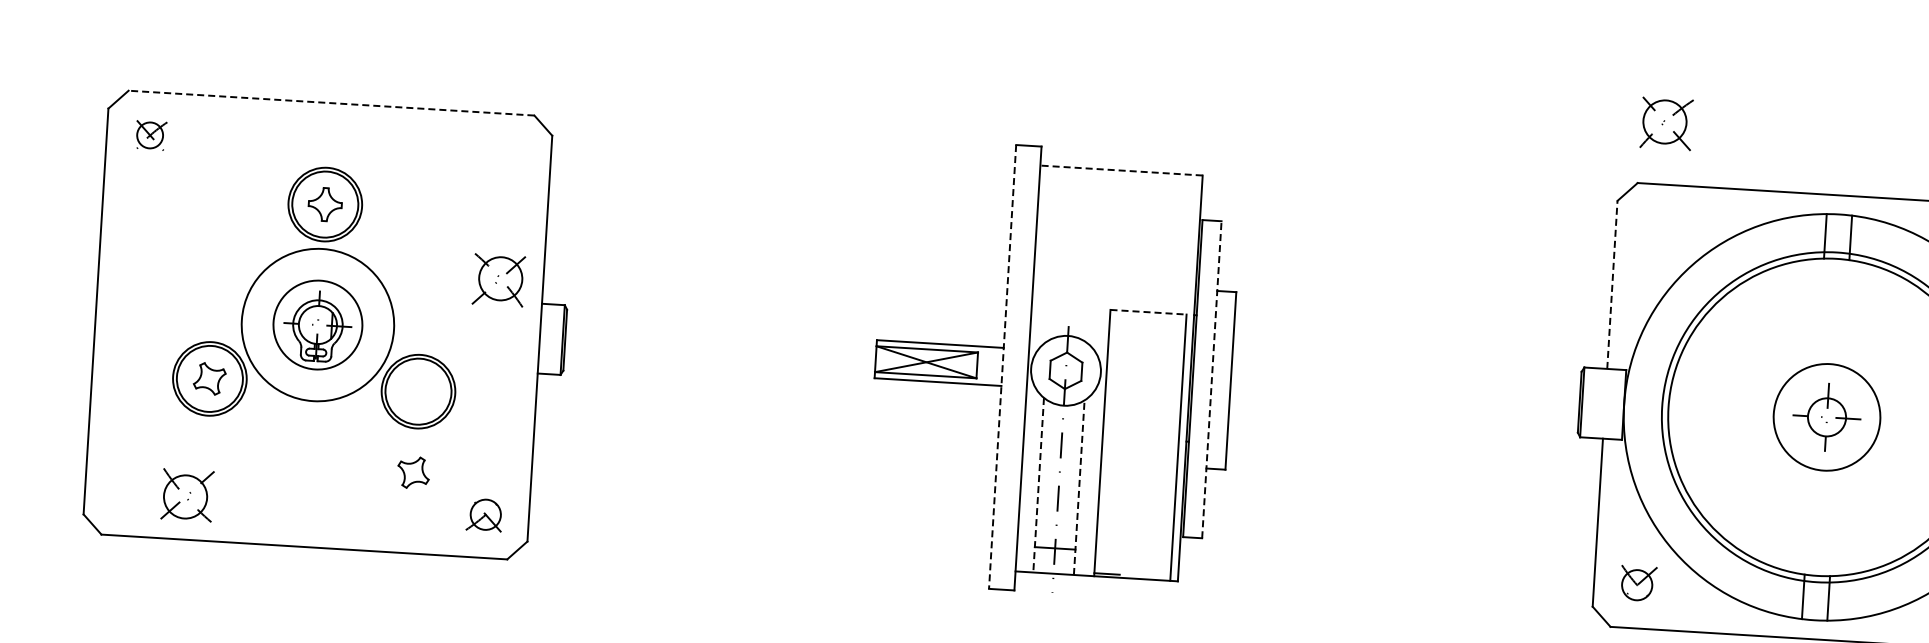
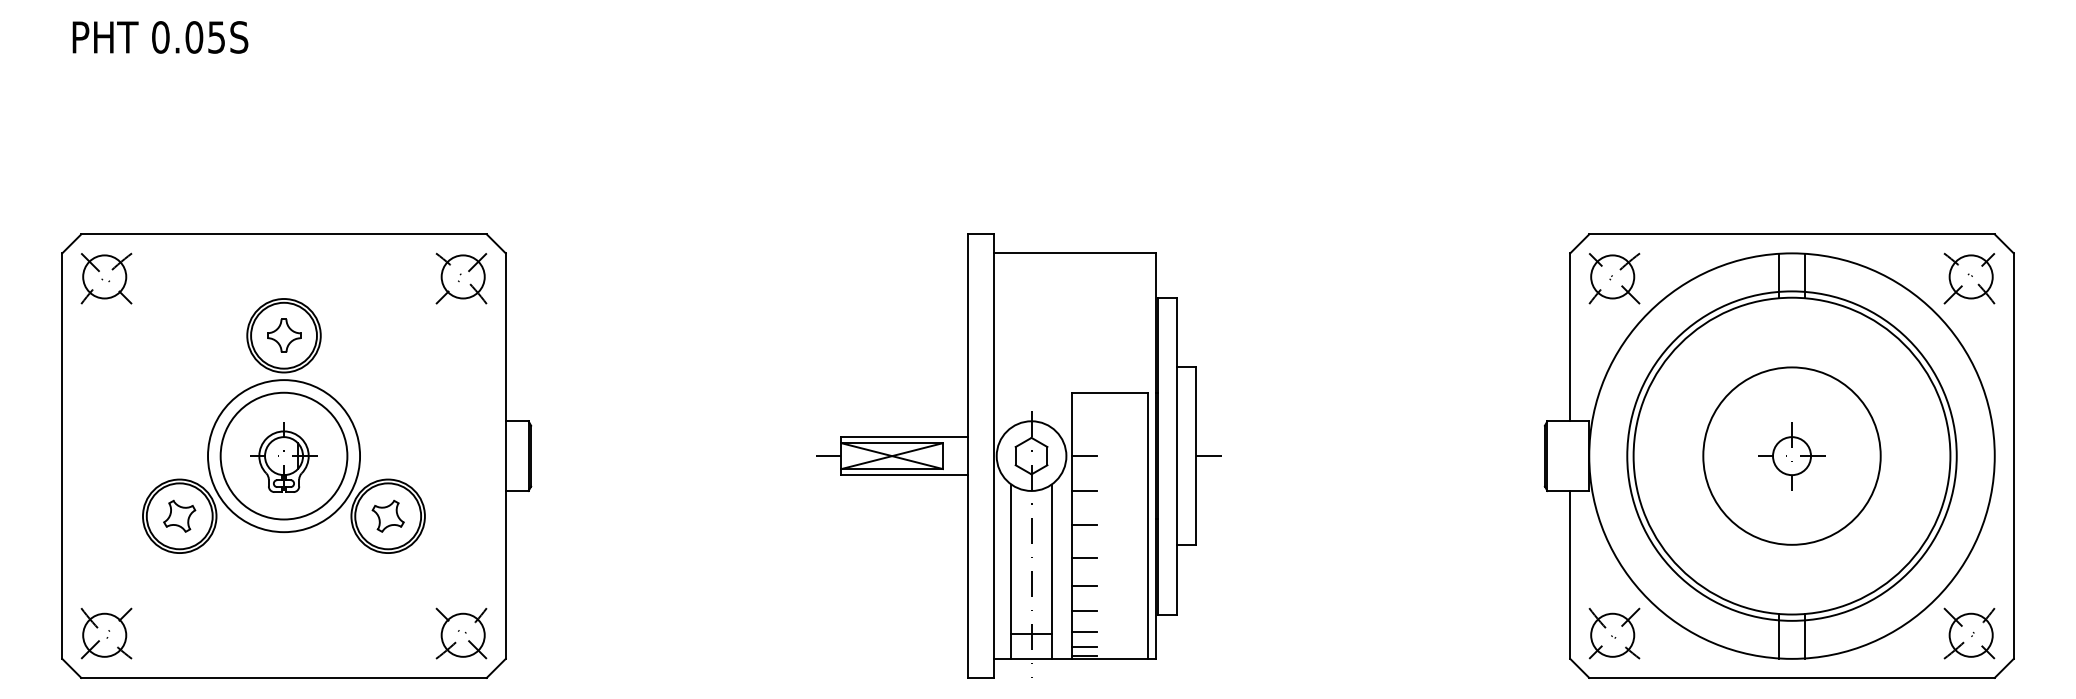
line: (331, 103) -> (284, 234), dashed -> solid
part: (1666, 123) -> (1614, 278), moved
part: (151, 136) -> (106, 278), size x1.67
line: (1121, 170) -> (1074, 253), dashed -> solid
part: (498, 280) -> (461, 278), moved
line: (1612, 285) -> (1570, 337), dashed -> solid
line: (1148, 311) -> (1110, 392), dashed -> solid
circle: (317, 324) -> (283, 455), size x1.43
line: (862, 358) -> (828, 456), added
line: (1002, 367) -> (968, 456), dashed -> solid
line: (1118, 374) -> (1084, 456), added
line: (1212, 379) -> (1177, 455), dashed -> solid
line: (1243, 382) -> (1208, 456), added
line: (1116, 409) -> (1084, 491), added
circle: (1826, 416) -> (1791, 455), size x1.67
line: (1114, 443) -> (1084, 525), added
part: (412, 471) -> (387, 515), moved
line: (1112, 475) -> (1084, 557), added
line: (1038, 486) -> (1011, 572), dashed -> solid
line: (1078, 487) -> (1051, 571), dashed -> solid
part: (187, 495) -> (106, 633), moved
line: (1111, 504) -> (1084, 586), added
part: (484, 513) -> (461, 633), size x1.43
line: (1109, 529) -> (1084, 611), added
line: (1108, 549) -> (1084, 631), added
line: (1107, 564) -> (1084, 646), added
part: (1638, 584) -> (1614, 633), size x1.43

